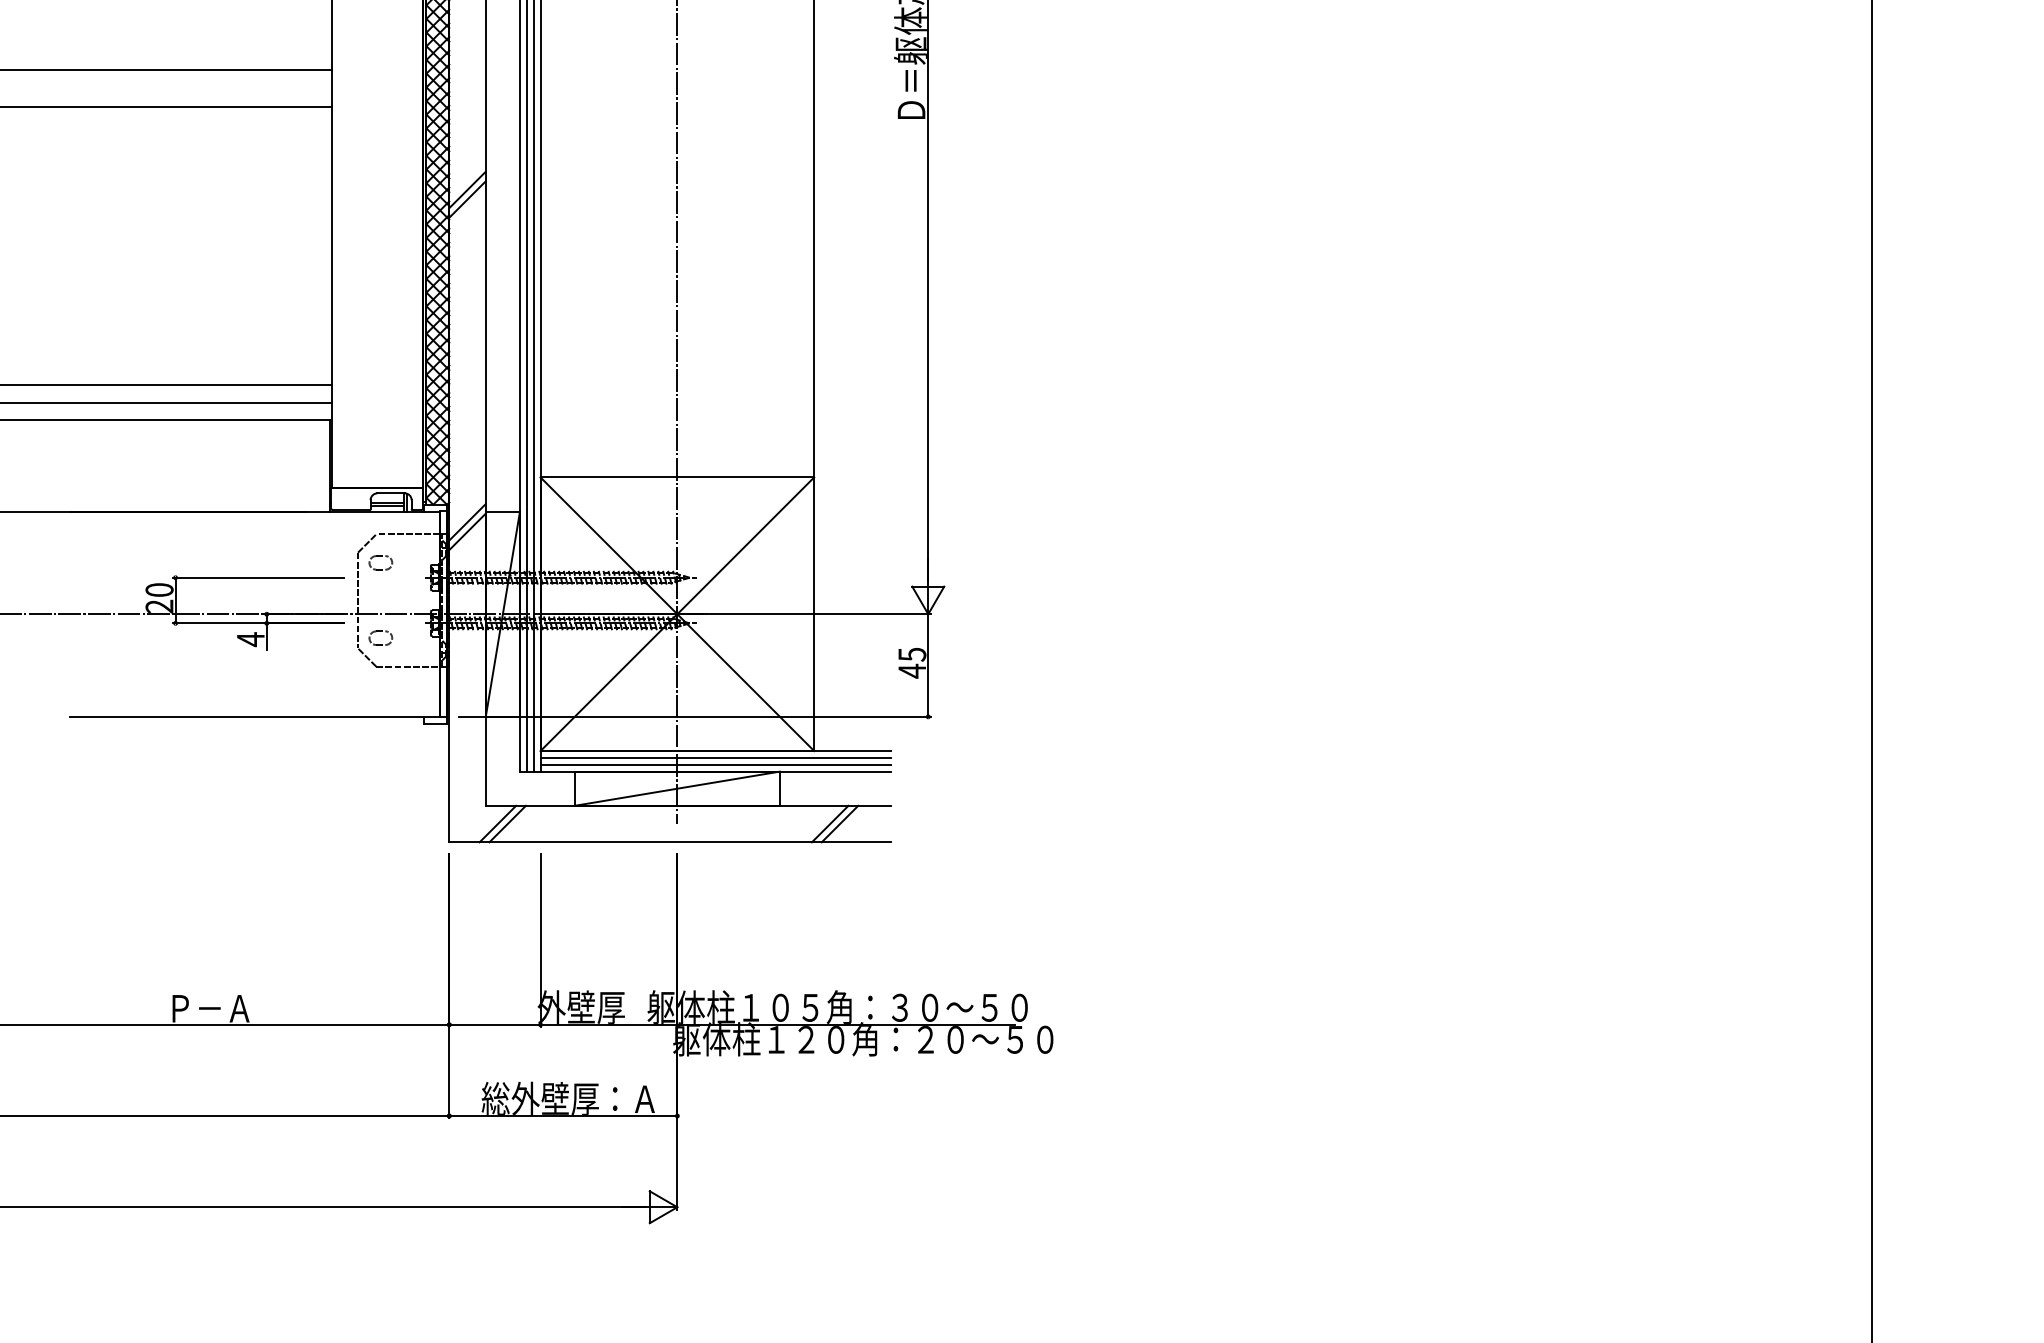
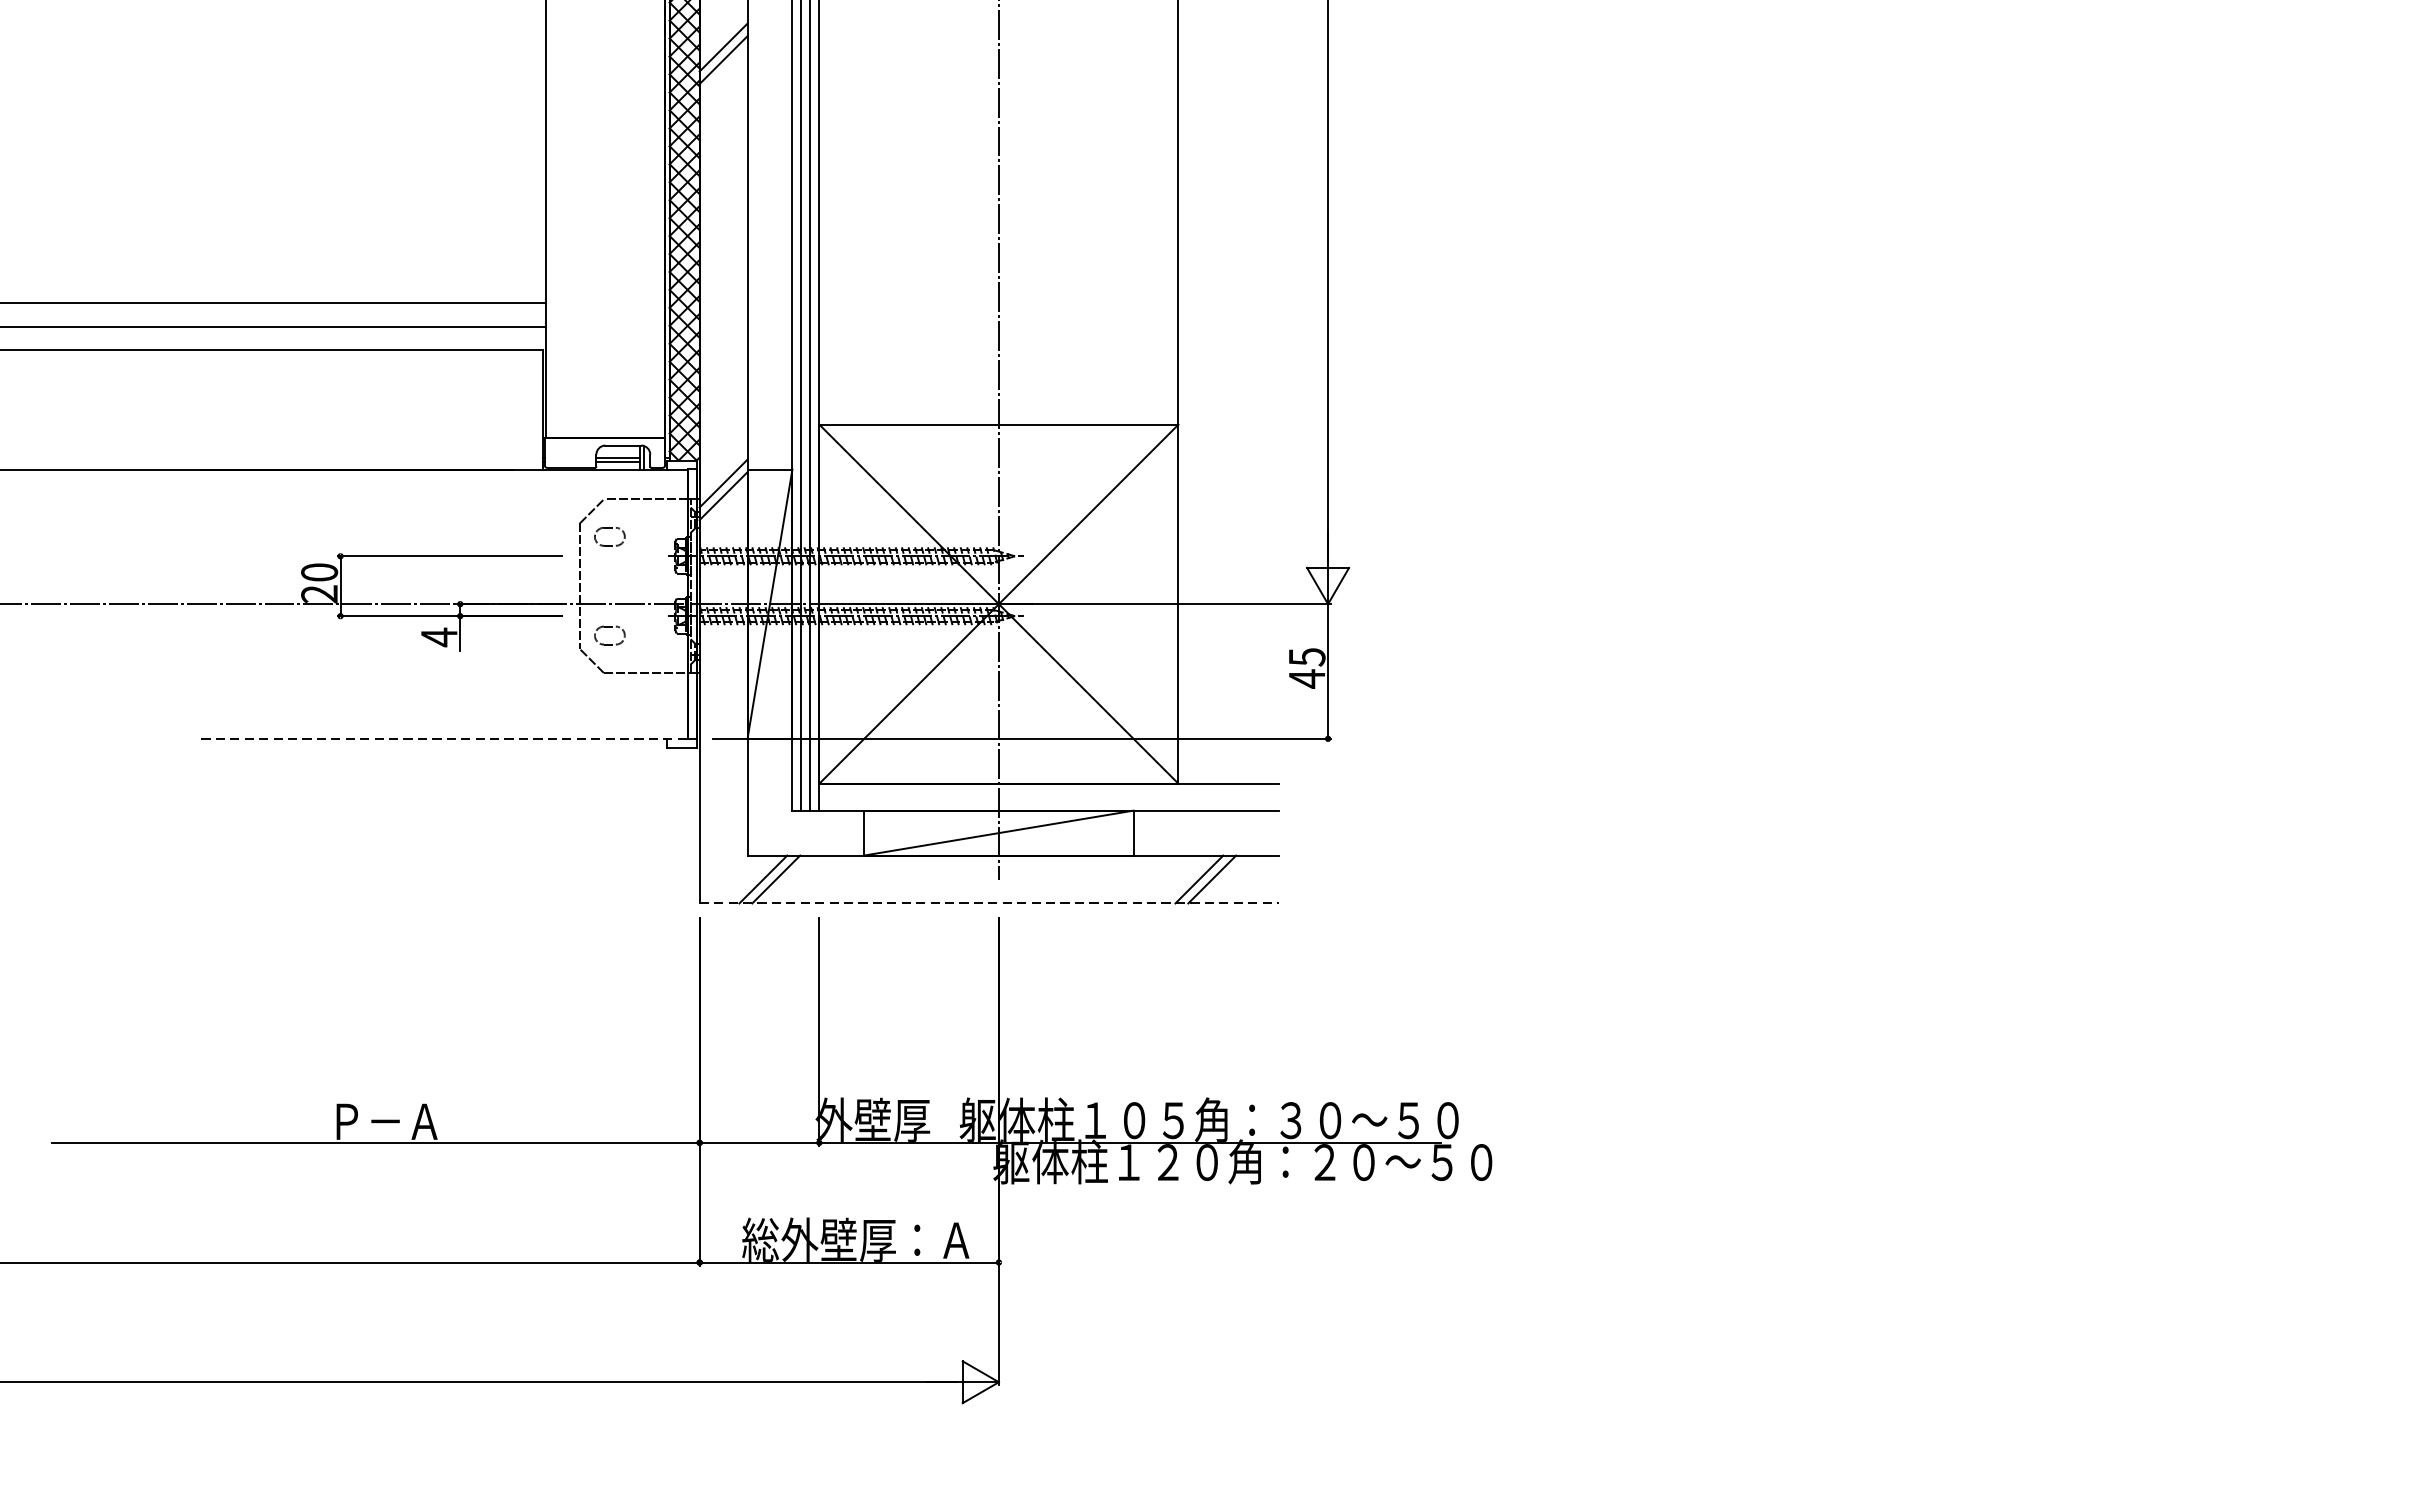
line: (255, 716) -> (445, 738), solid -> dashed
line: (715, 757) -> (1048, 792), removed
line: (715, 764) -> (1048, 801), removed
line: (669, 842) -> (988, 903), solid -> dashed

